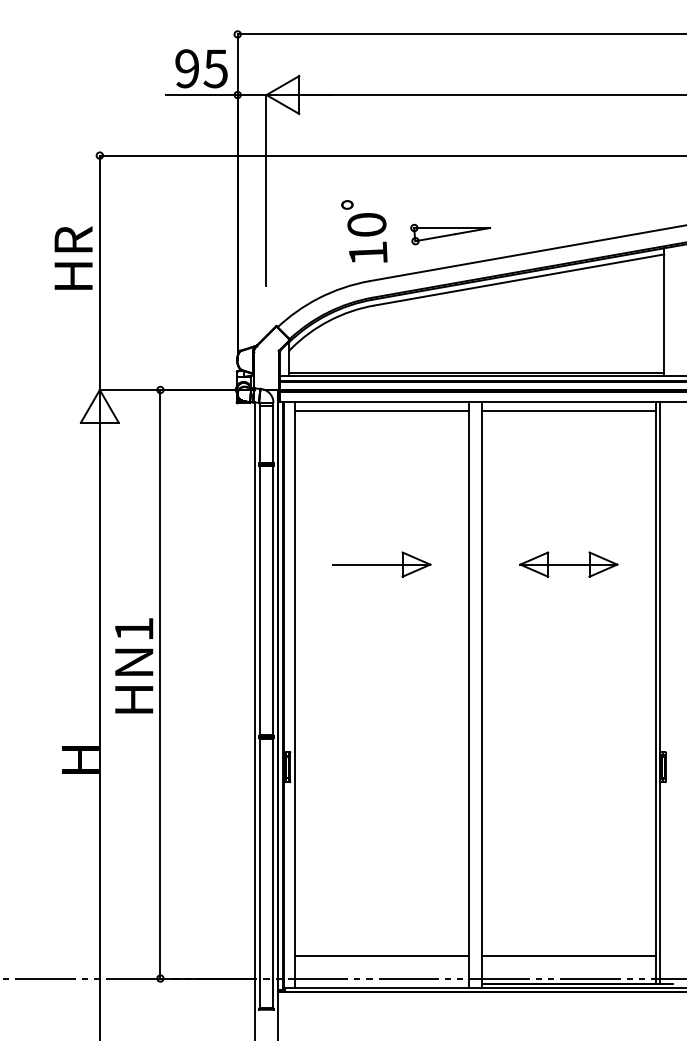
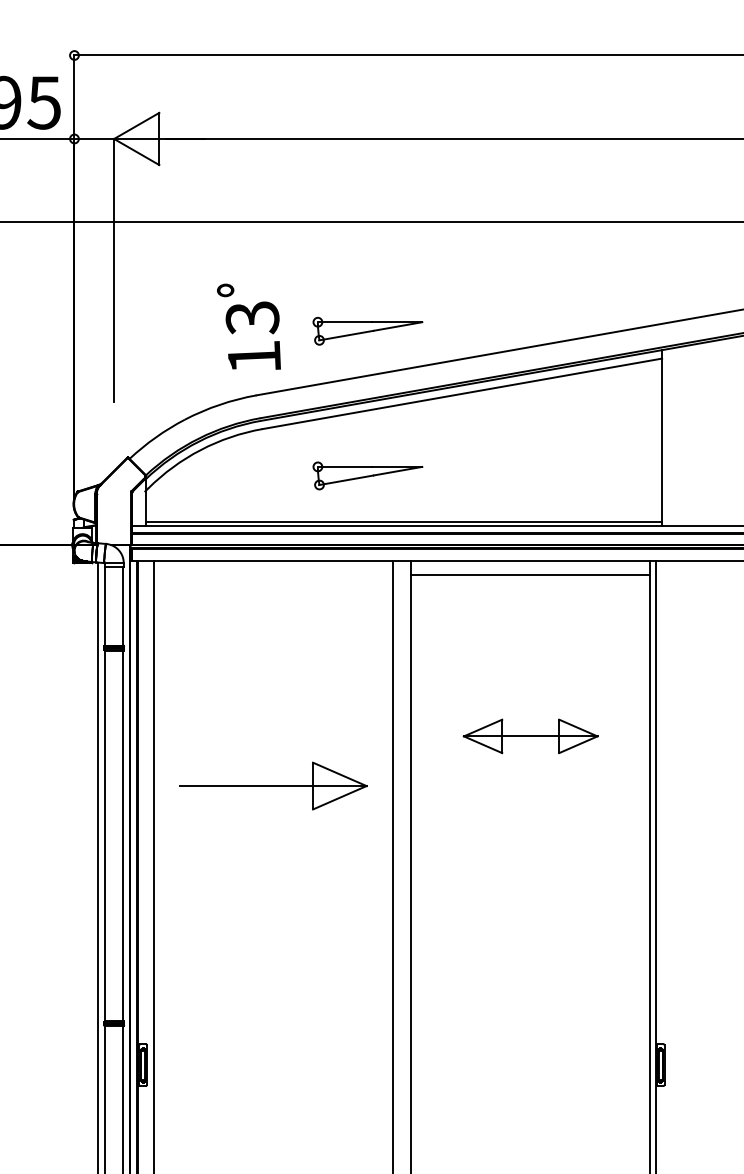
text: (366, 224) -> (251, 317), 10 -> 13
part: (450, 339) -> (367, 475), added
line: (381, 411) -> (272, 575), removed
part: (381, 564) -> (272, 785), size x1.4
part: (568, 564) -> (530, 736), moved

